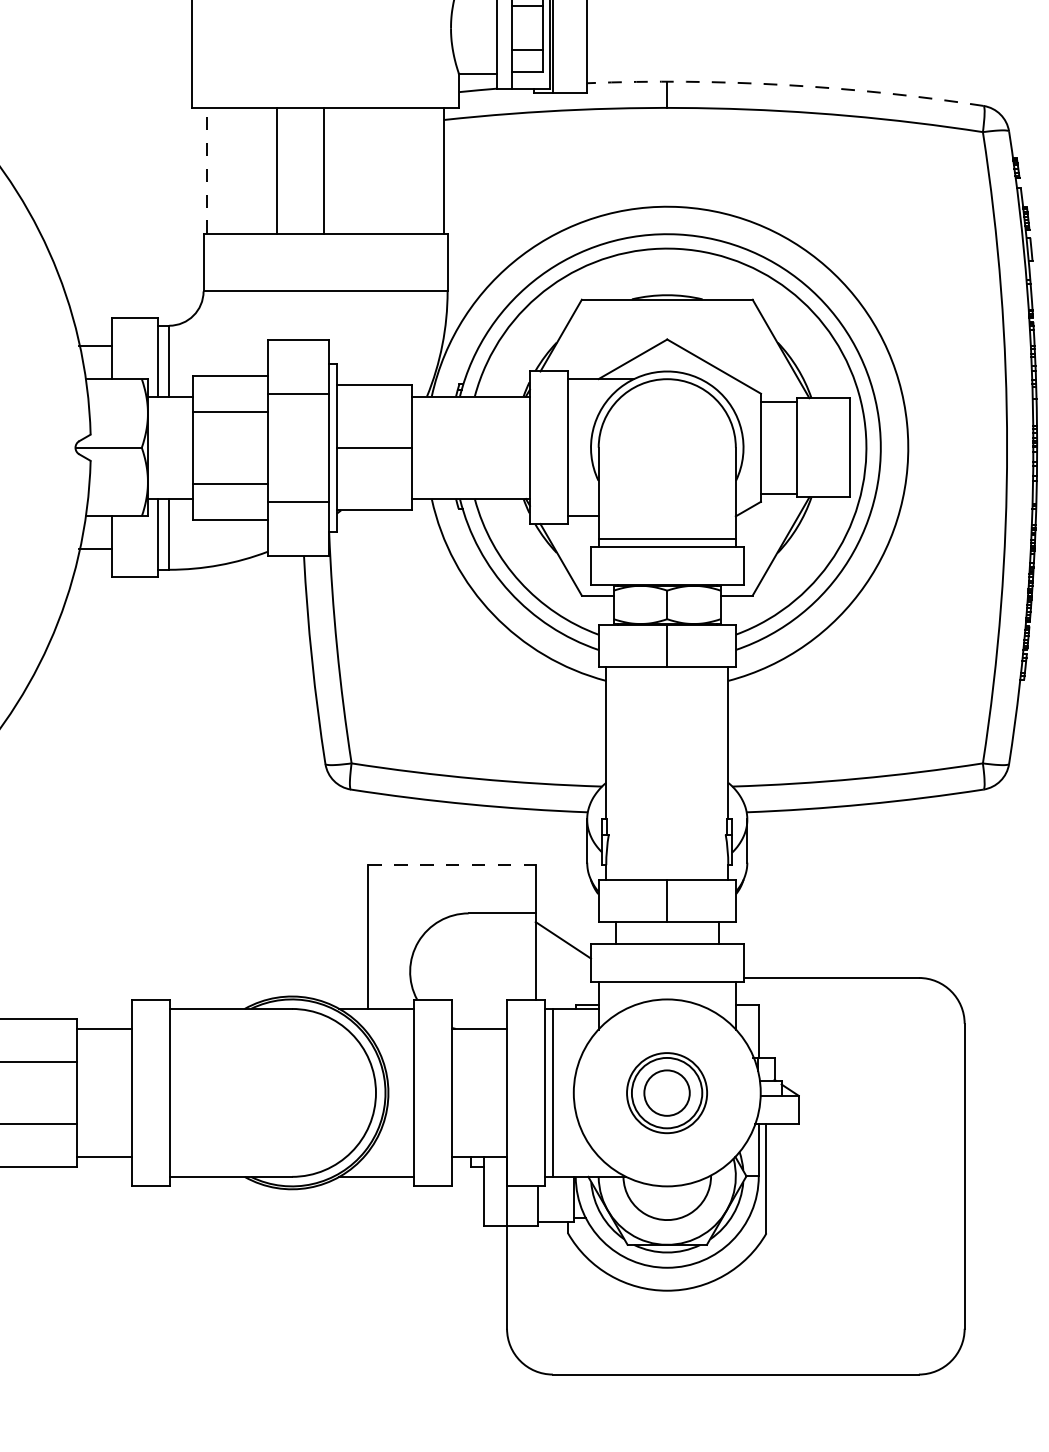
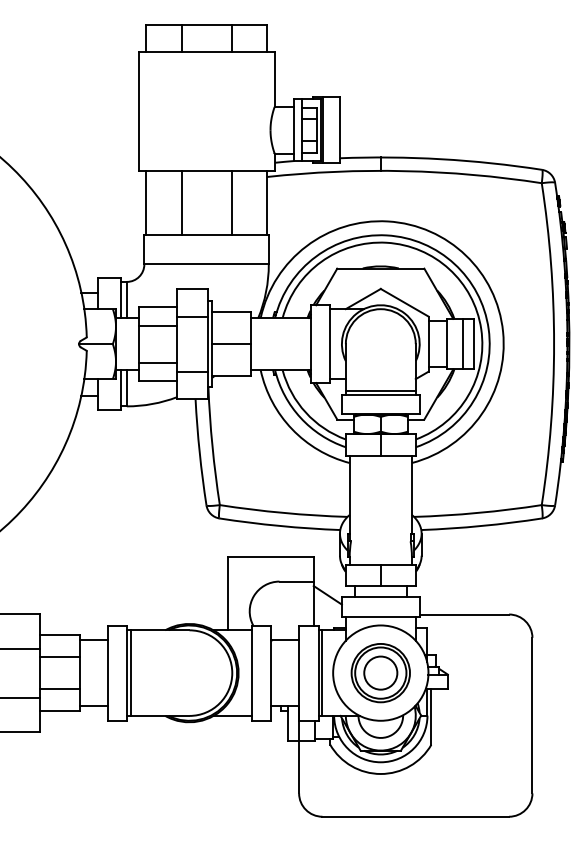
arc: (786, 85) -> (441, 159), dashed -> solid
line: (207, 169) -> (146, 202), dashed -> solid
line: (323, 169) -> (231, 202), moved
line: (827, 446) -> (462, 343), added
line: (450, 864) -> (270, 556), dashed -> solid
line: (178, 1091) -> (131, 672), added
part: (666, 1093) -> (380, 673), size x1.43

